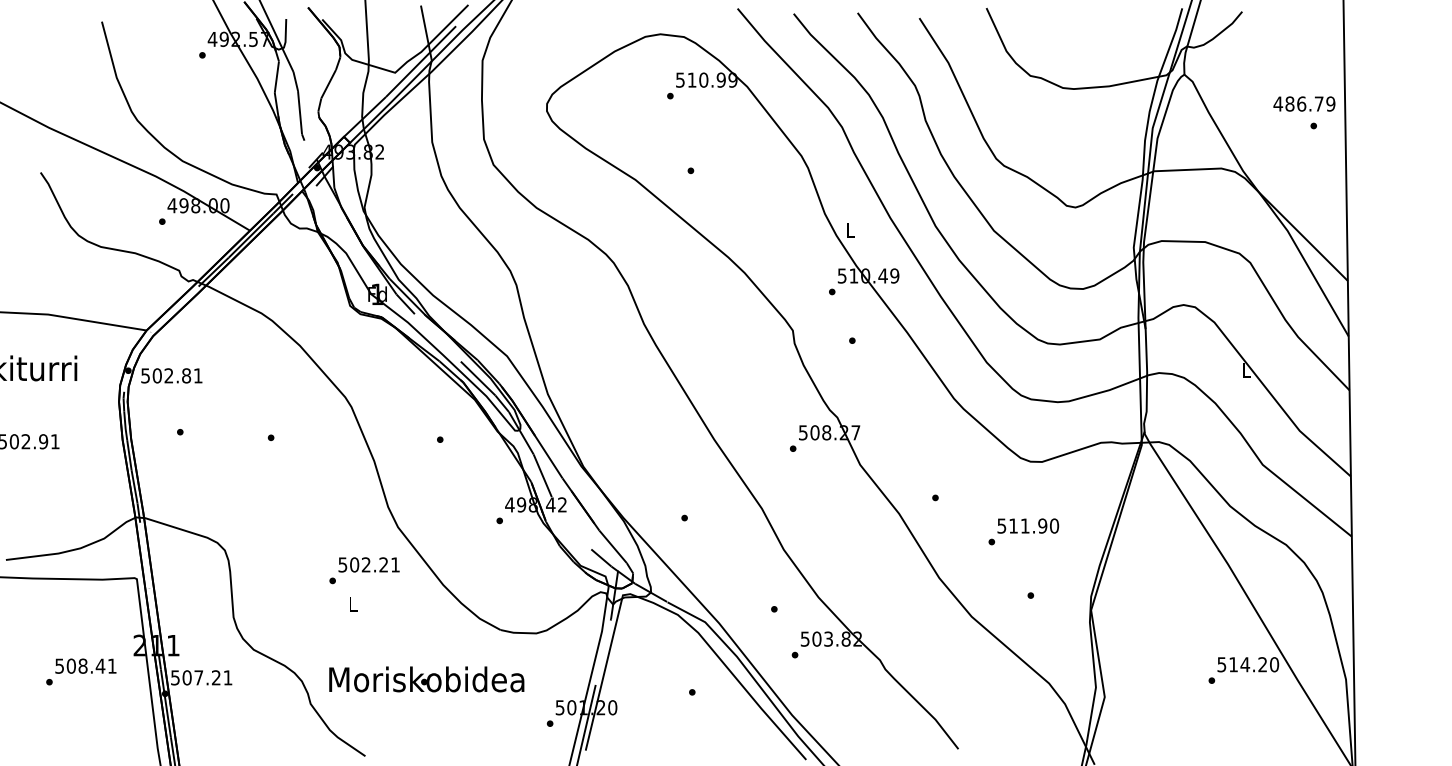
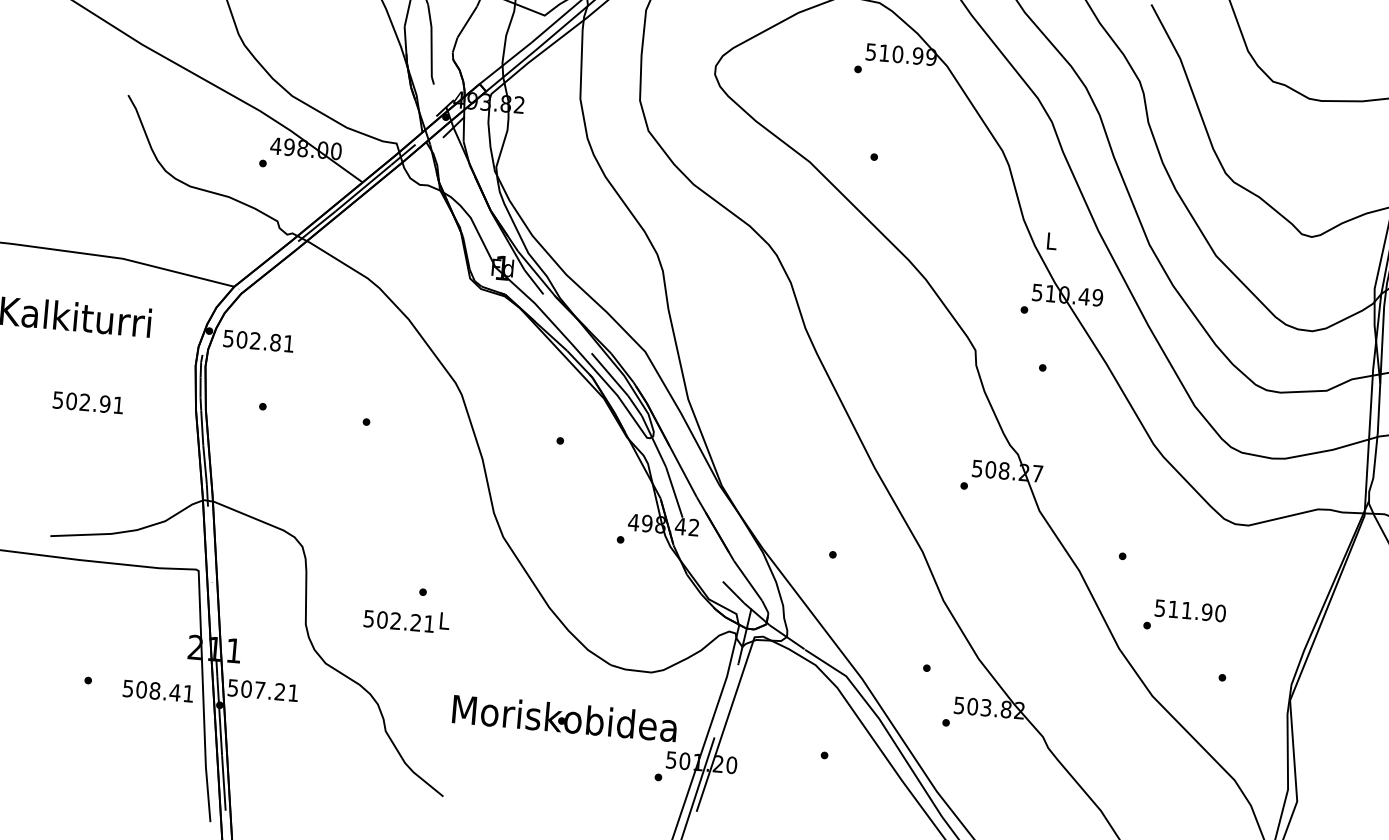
text: (1023, 531) -> (1184, 616), moved
text: (368, 564) -> (398, 620), moved
text: (85, 665) -> (157, 690), moved
text: (426, 679) -> (564, 718), moved

